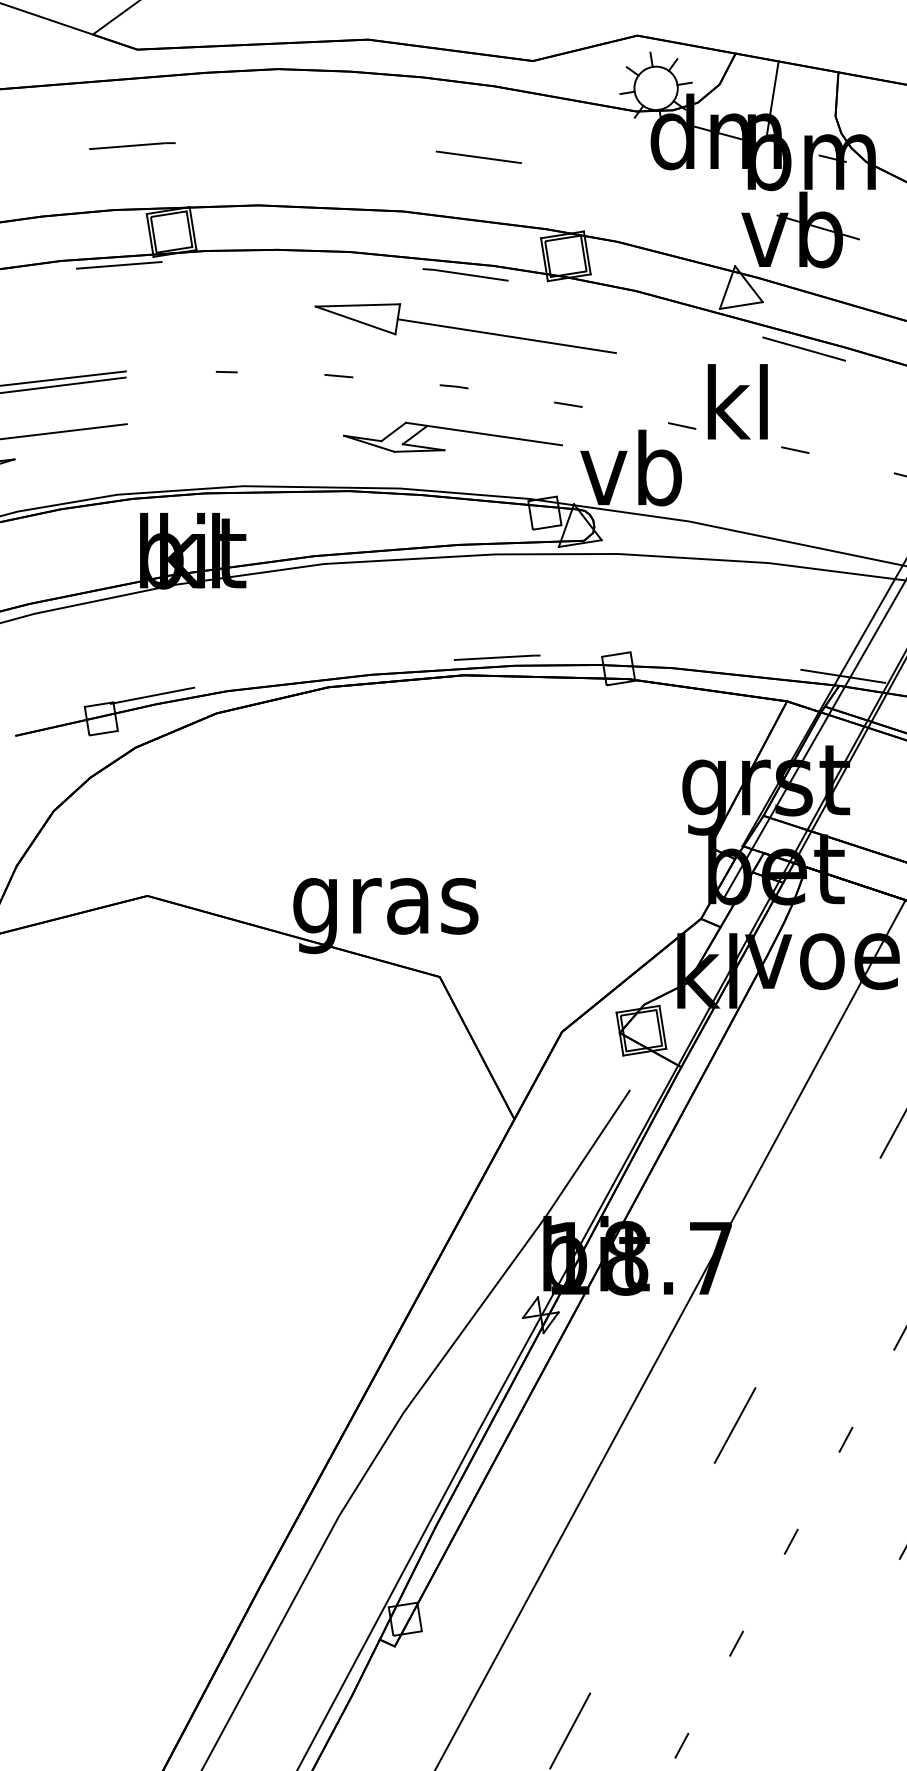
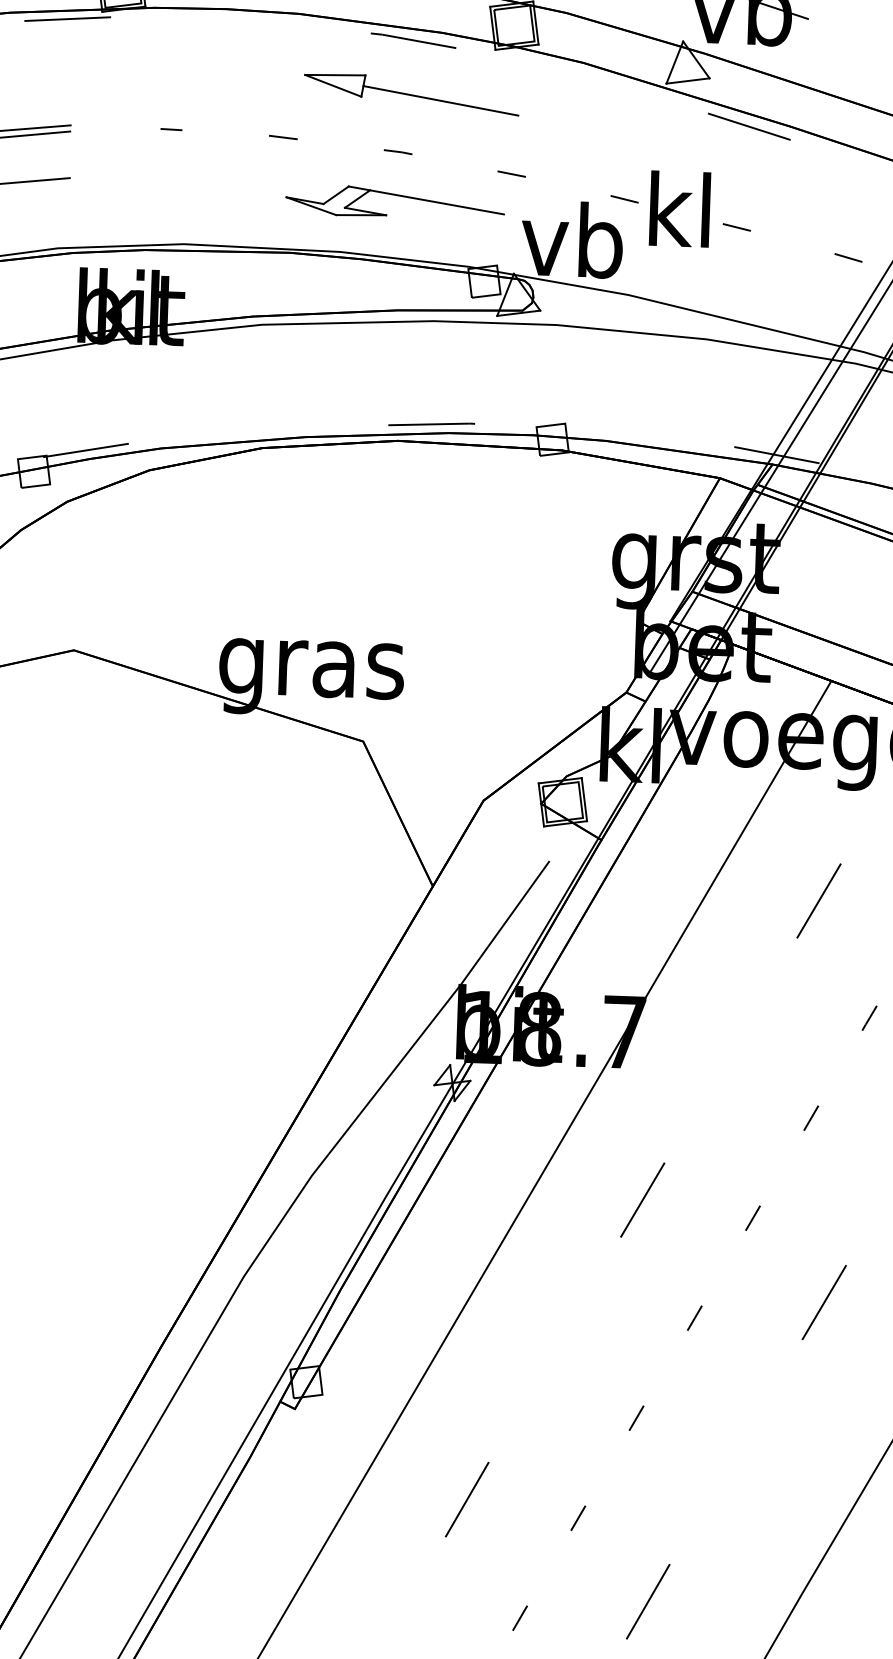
part: (465, 328) -> (411, 94), size x0.71
text: (737, 401) -> (679, 208), moved

